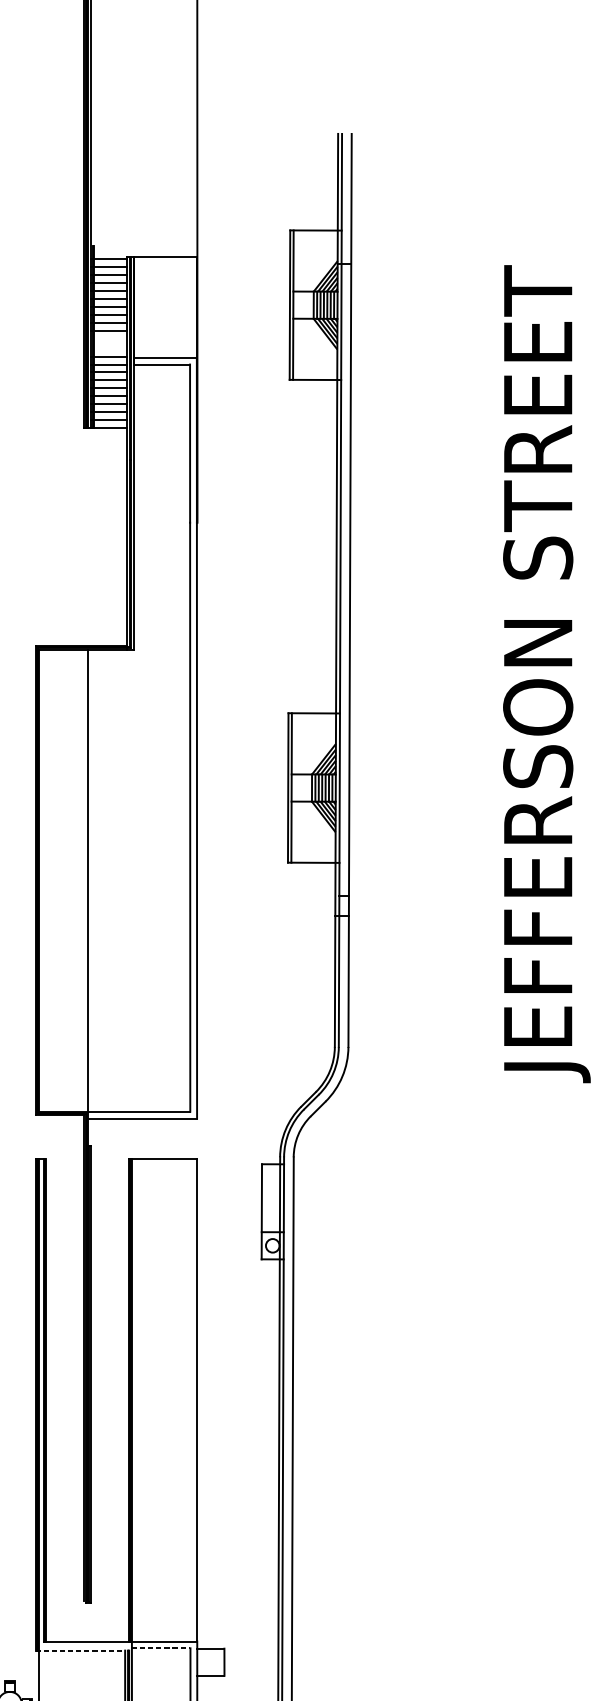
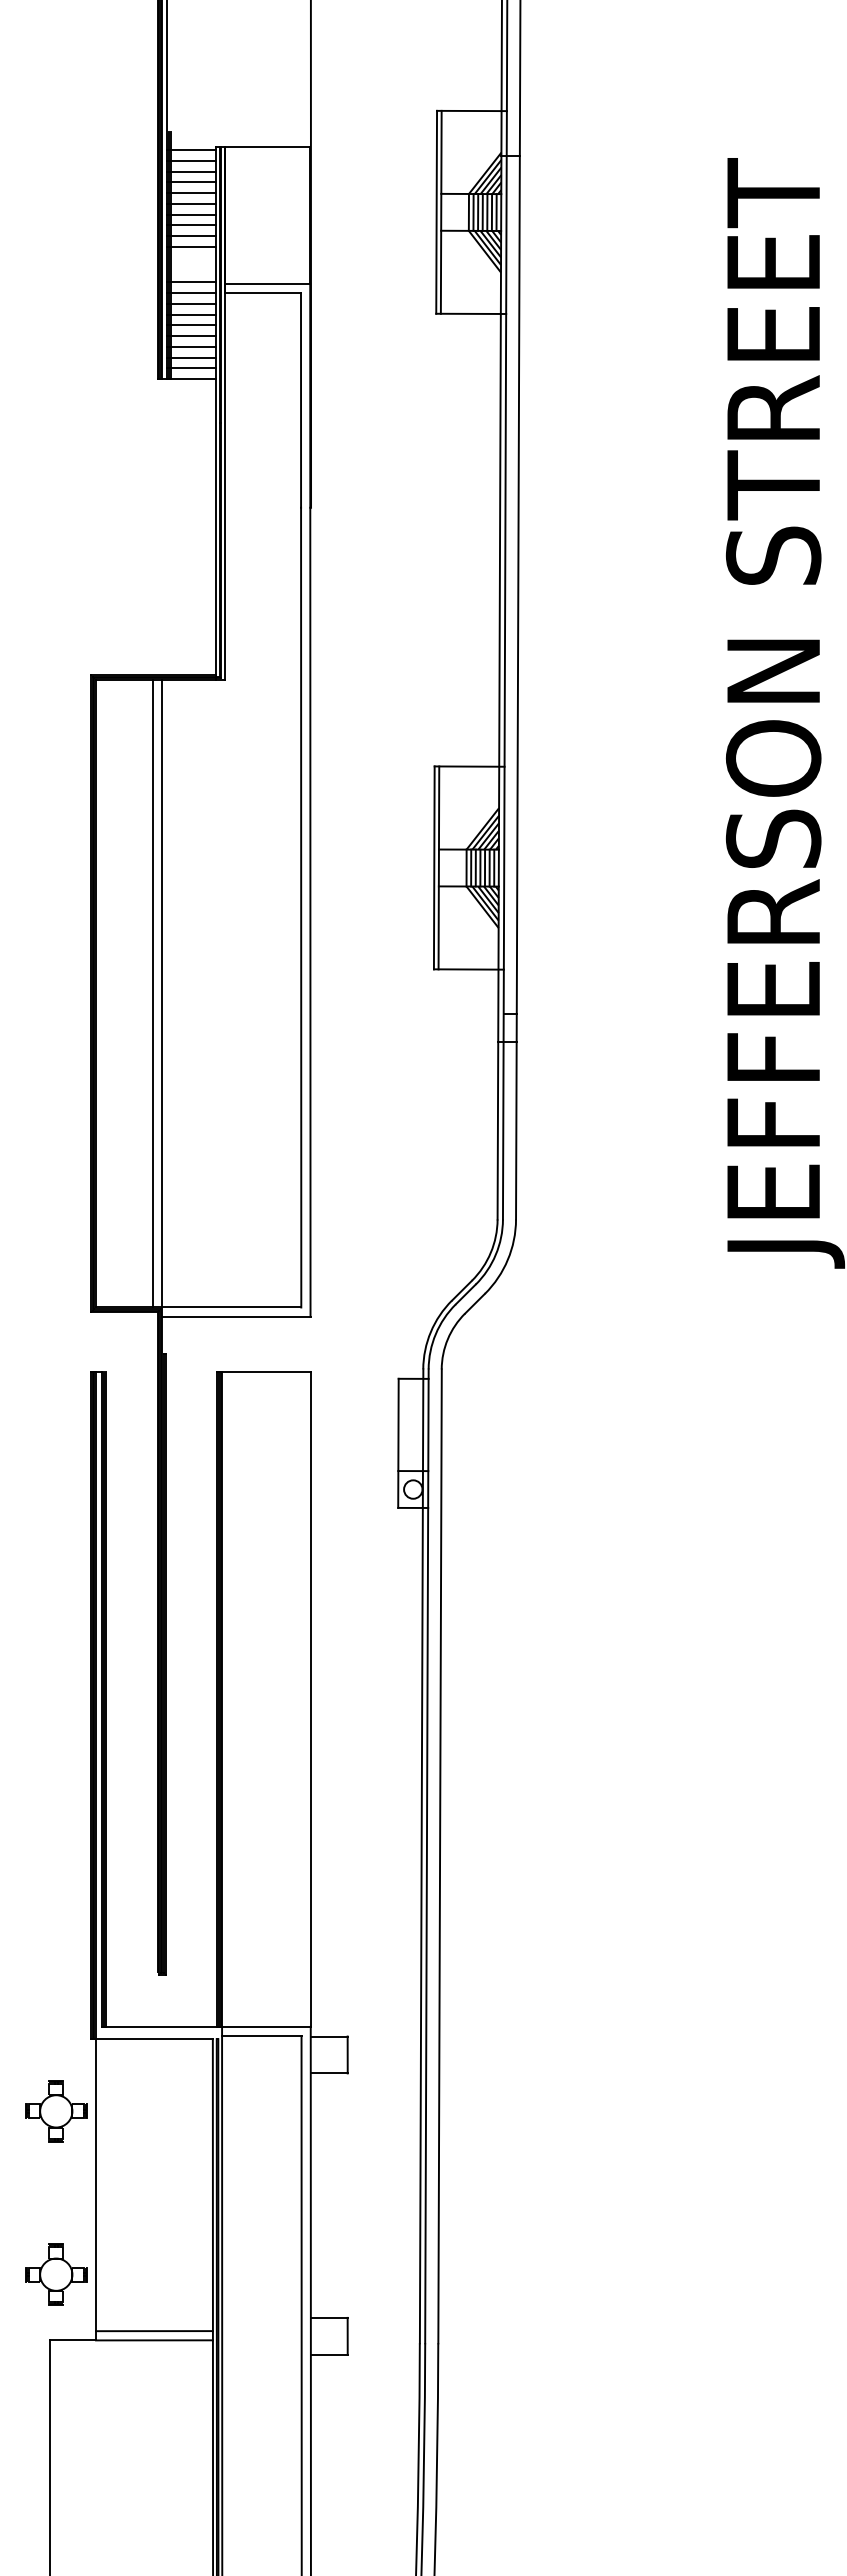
line: (80, 880) -> (152, 993), added
line: (160, 1648) -> (261, 2036), dashed -> solid
line: (80, 1650) -> (152, 2039), dashed -> solid

